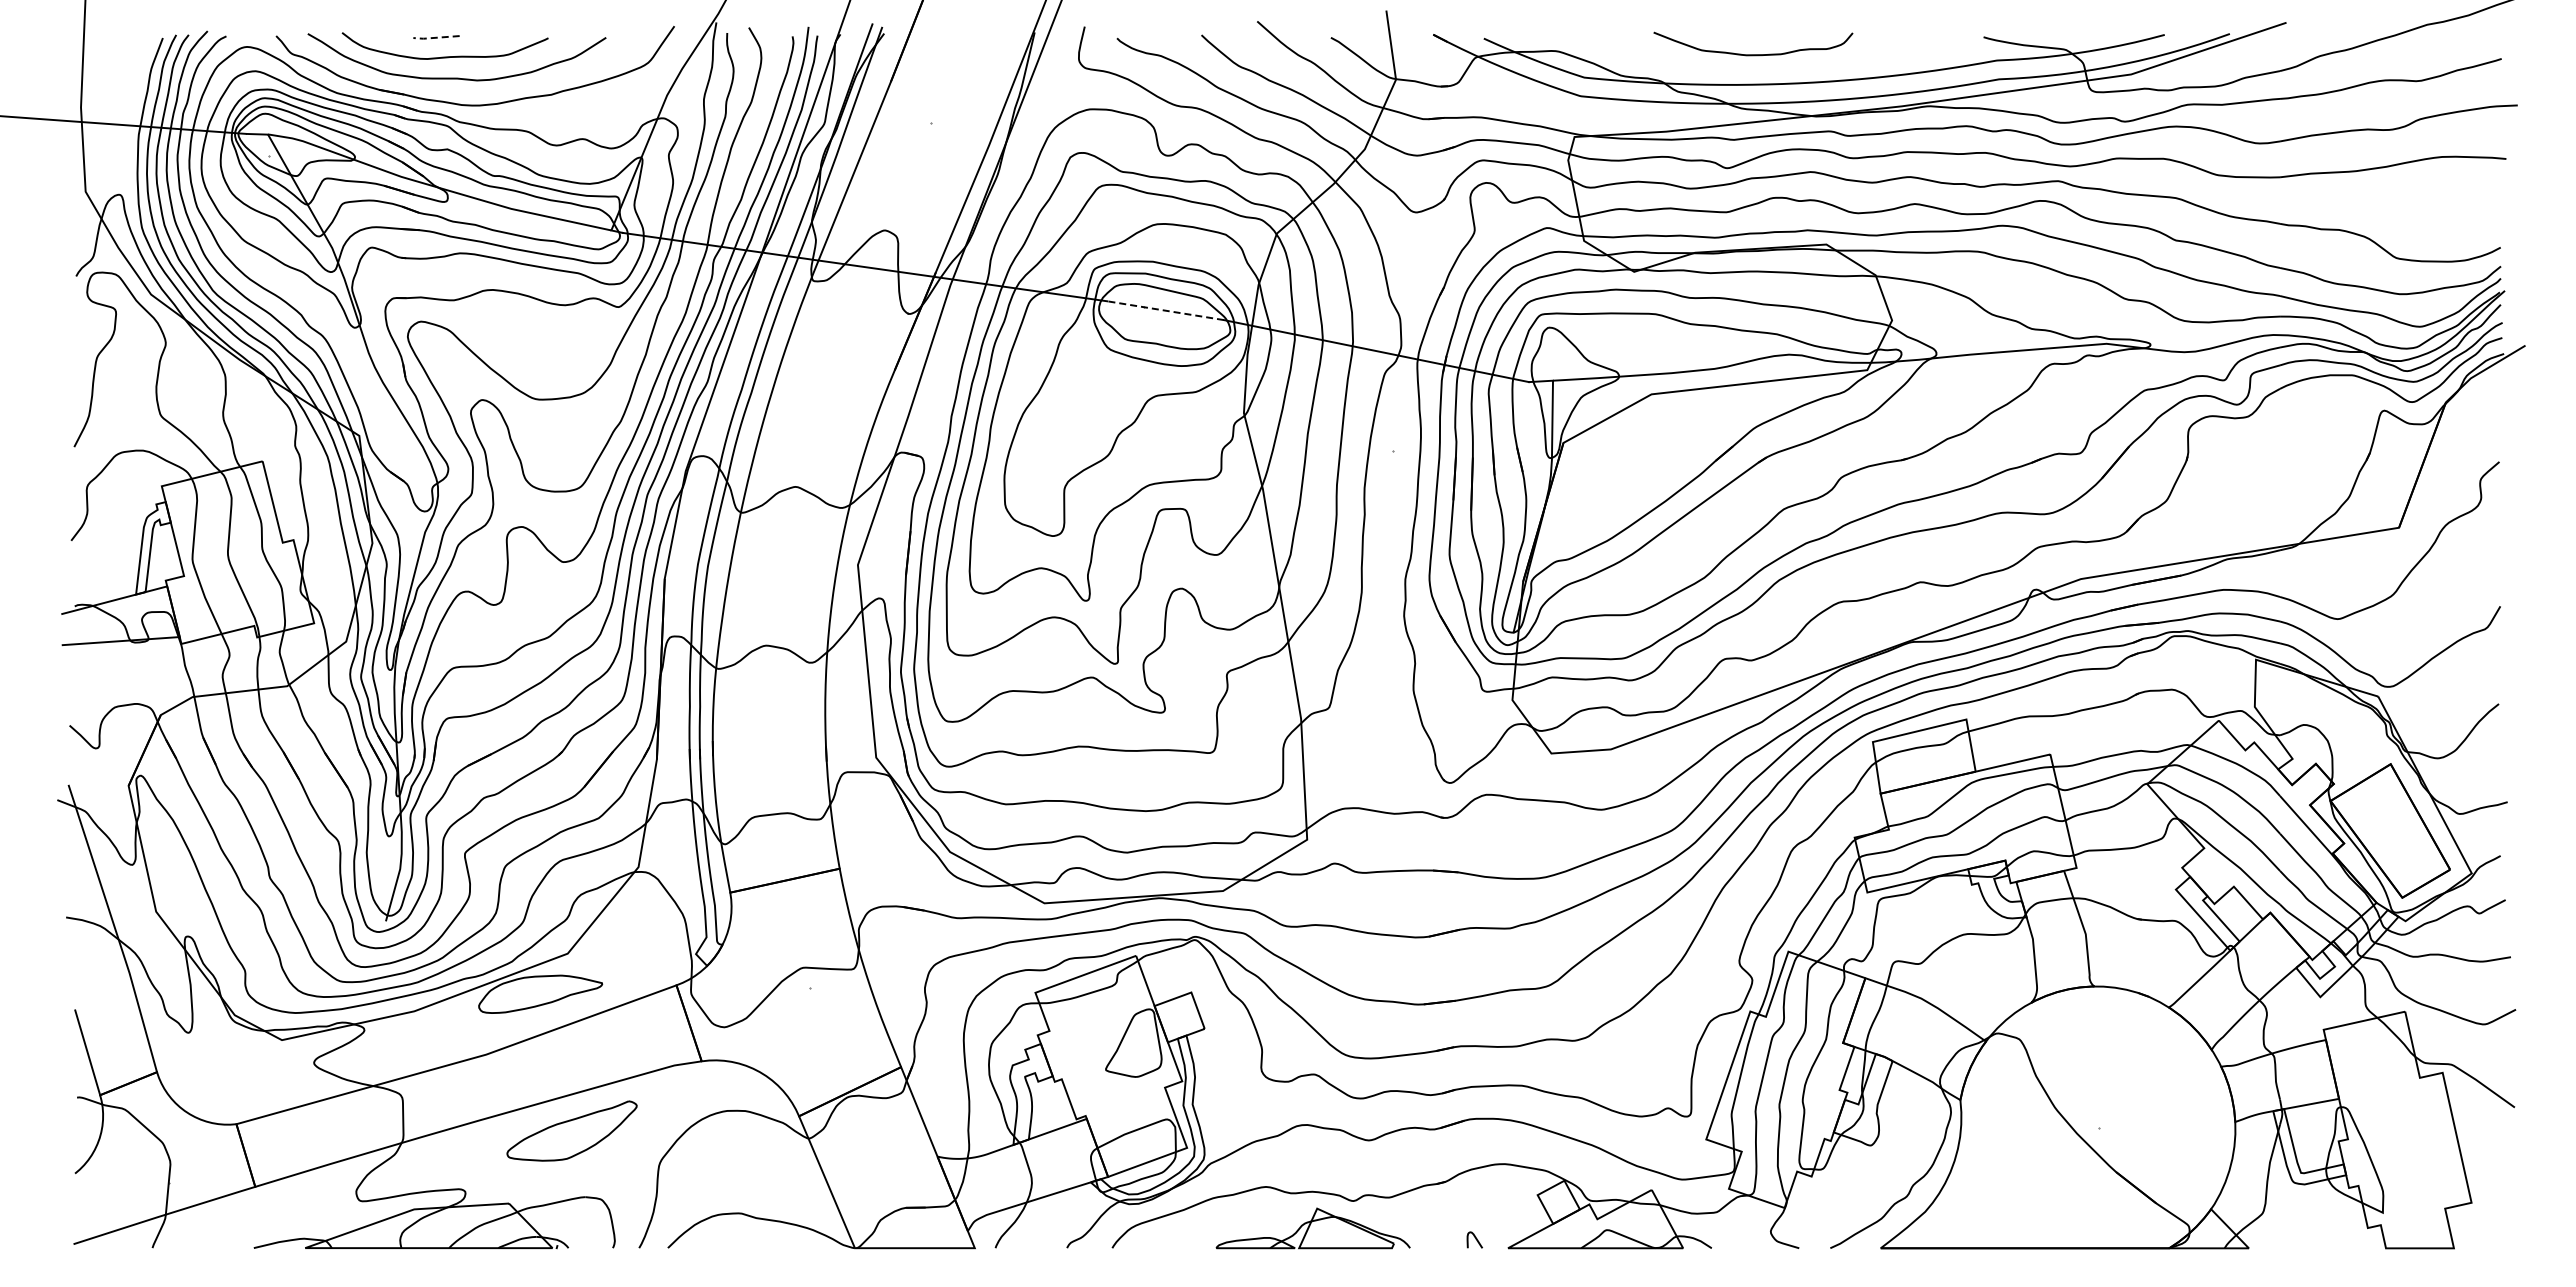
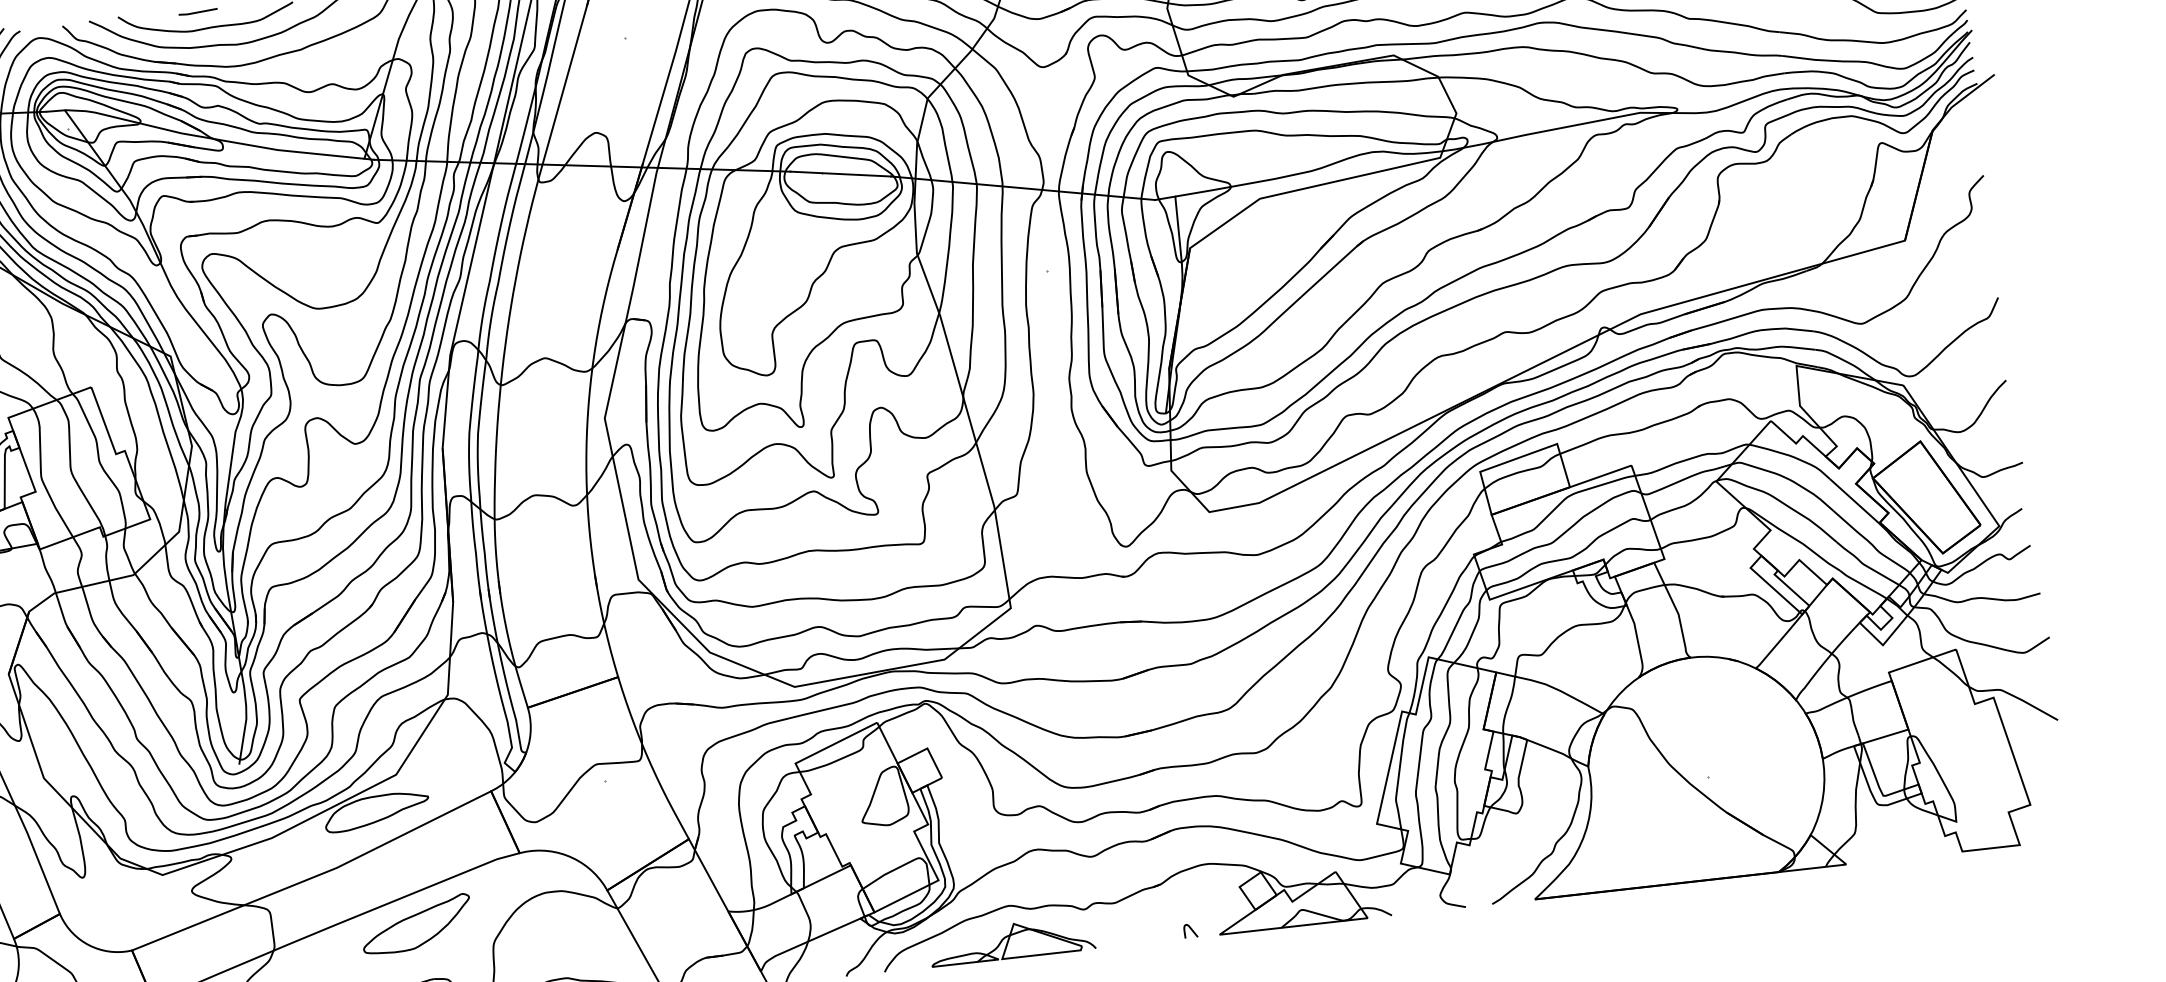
line: (435, 37) -> (197, 12), dashed -> solid
line: (1165, 310) -> (840, 173), dashed -> solid
part: (1312, 1228) -> (1011, 941), moved

